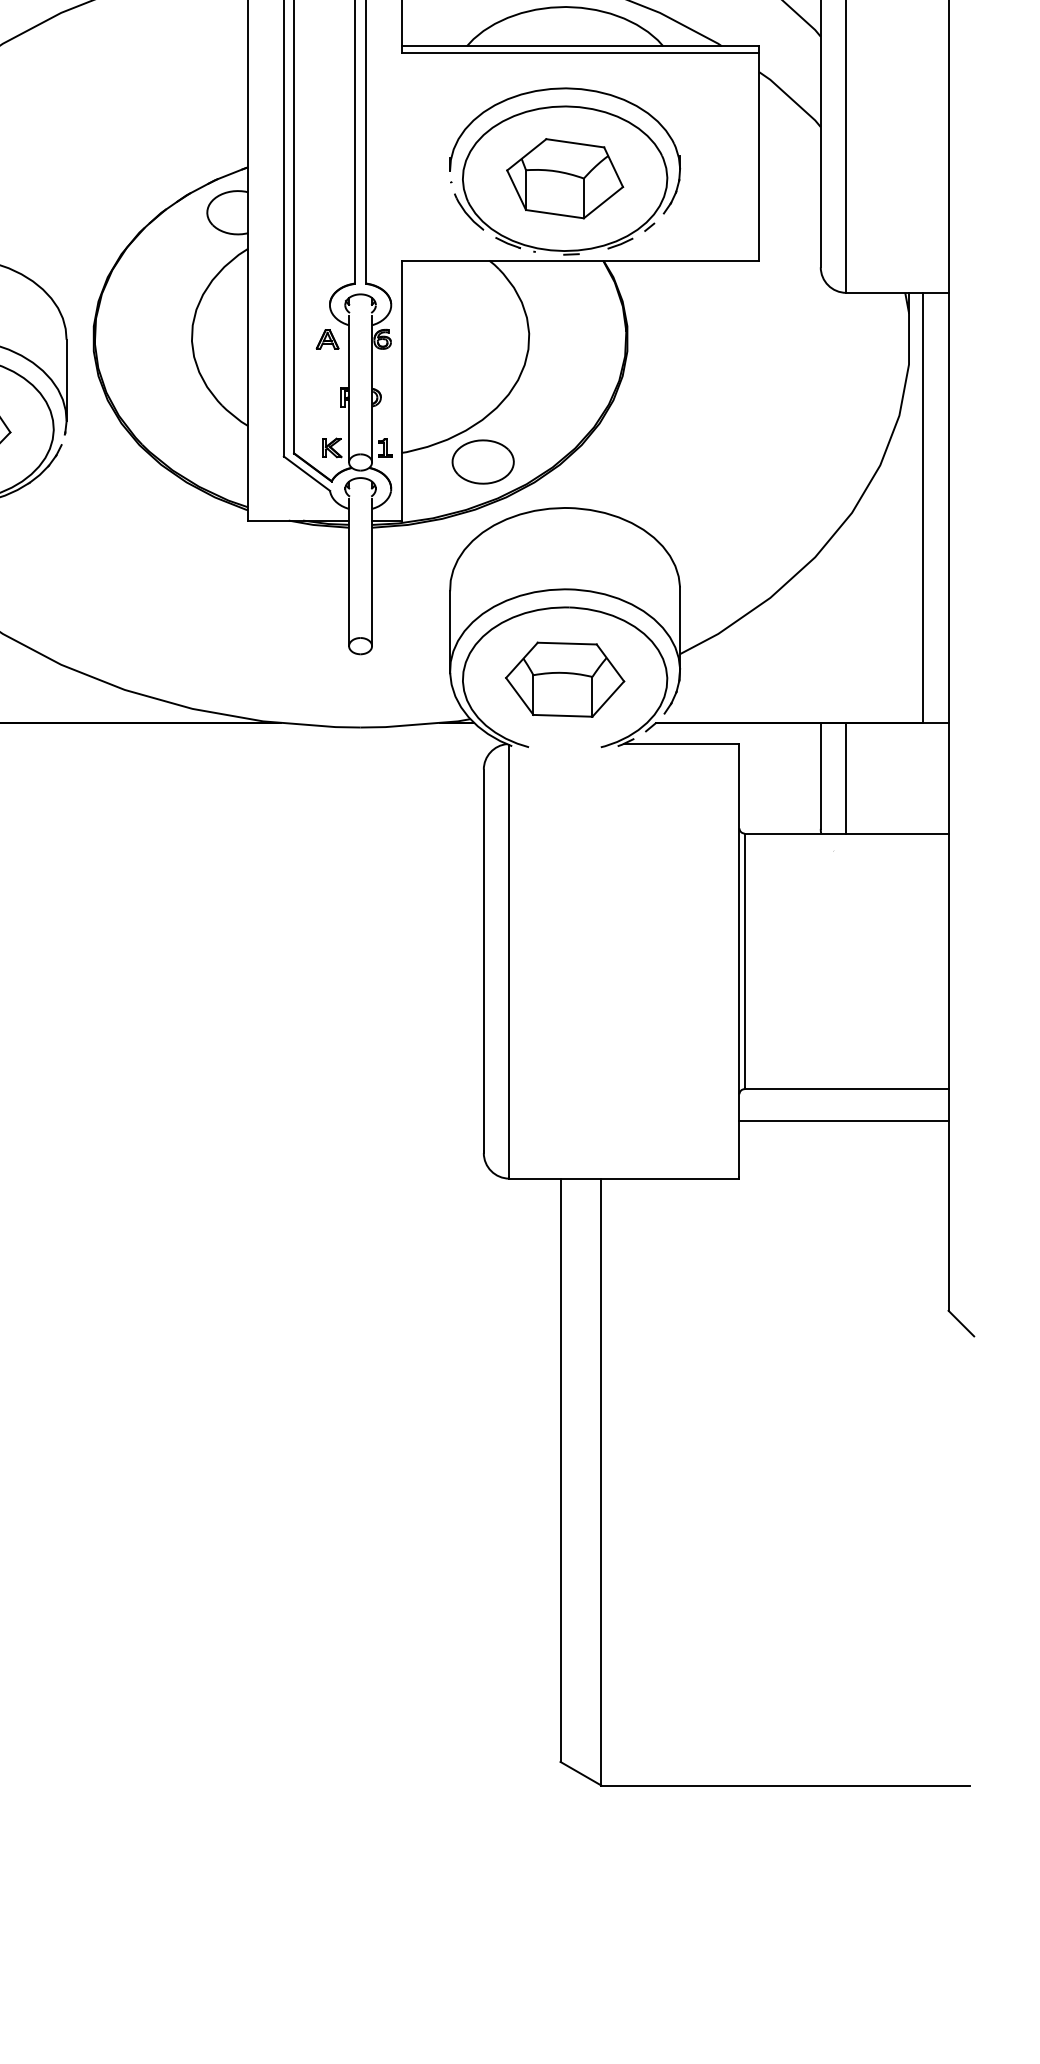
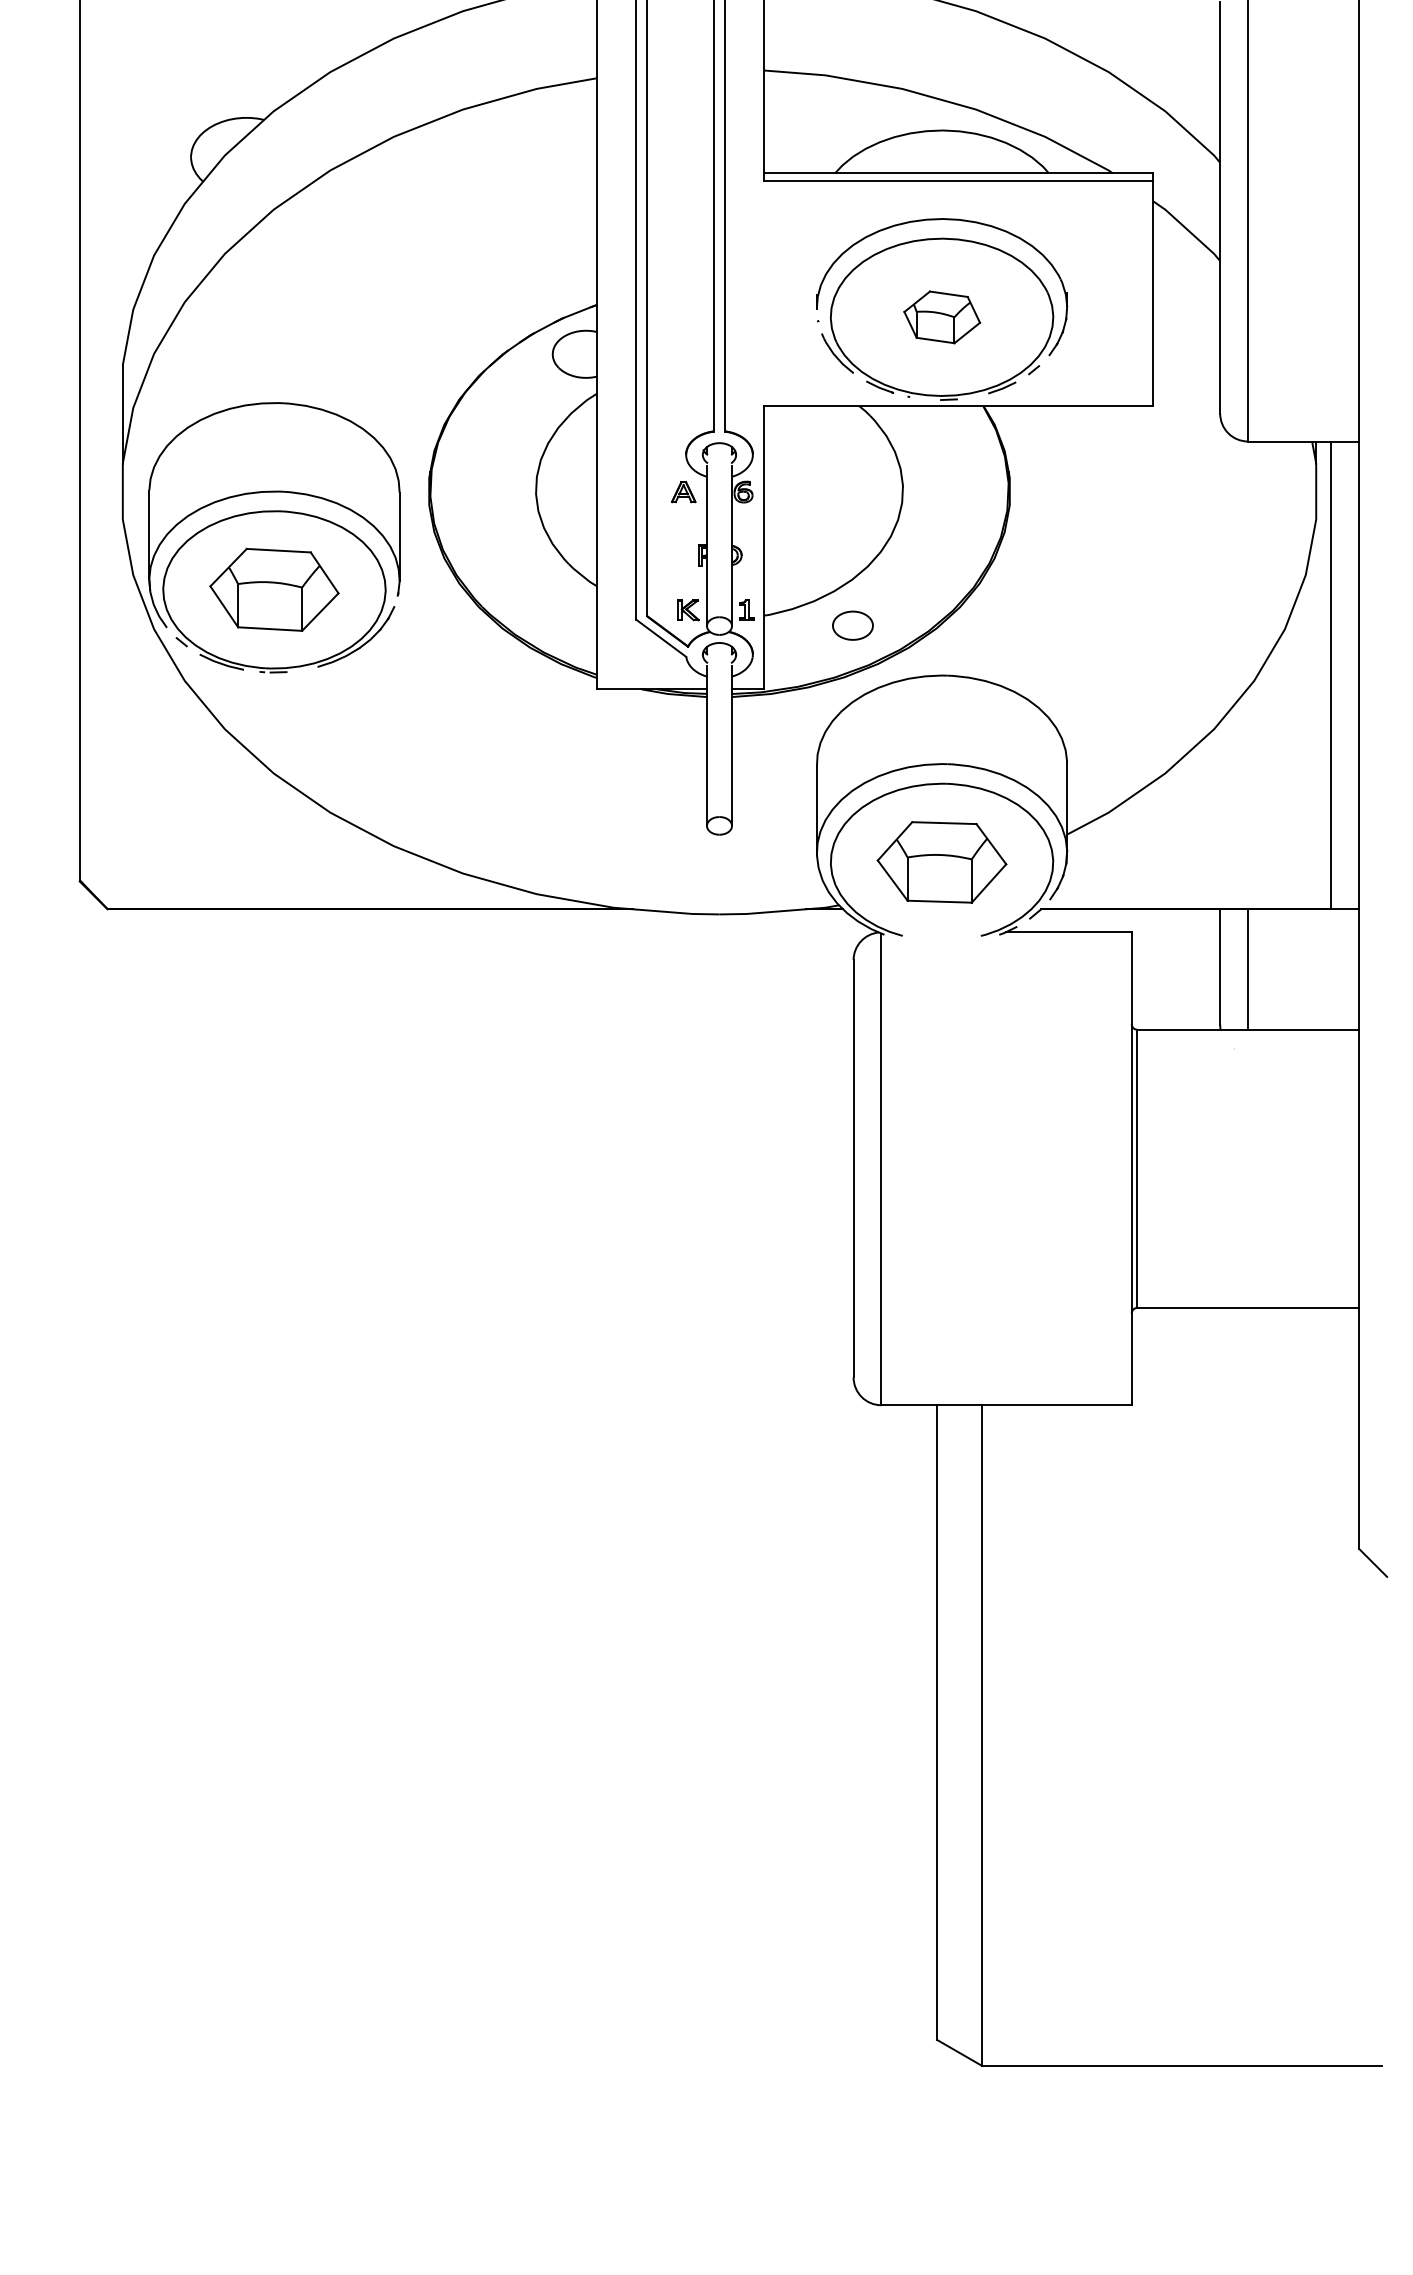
part: (565, 178) -> (942, 317), size x0.6
part: (482, 461) -> (852, 625), size x0.6
line: (844, 1120) -> (1245, 1342), removed

